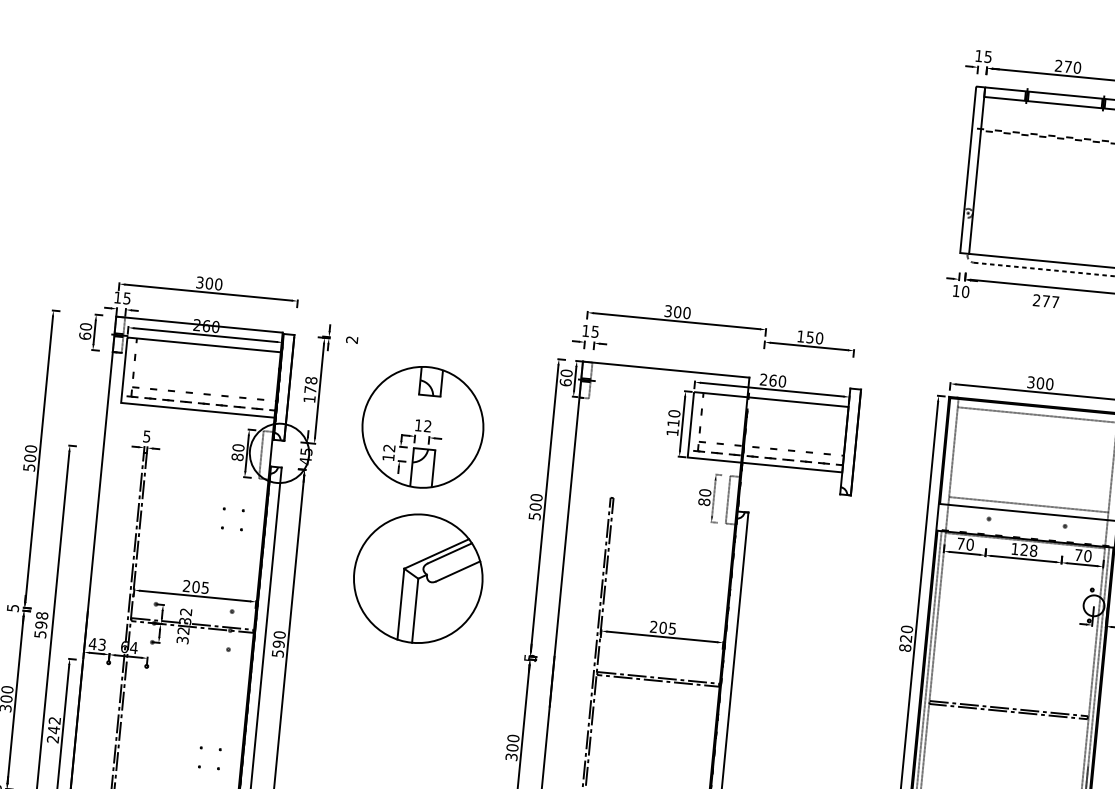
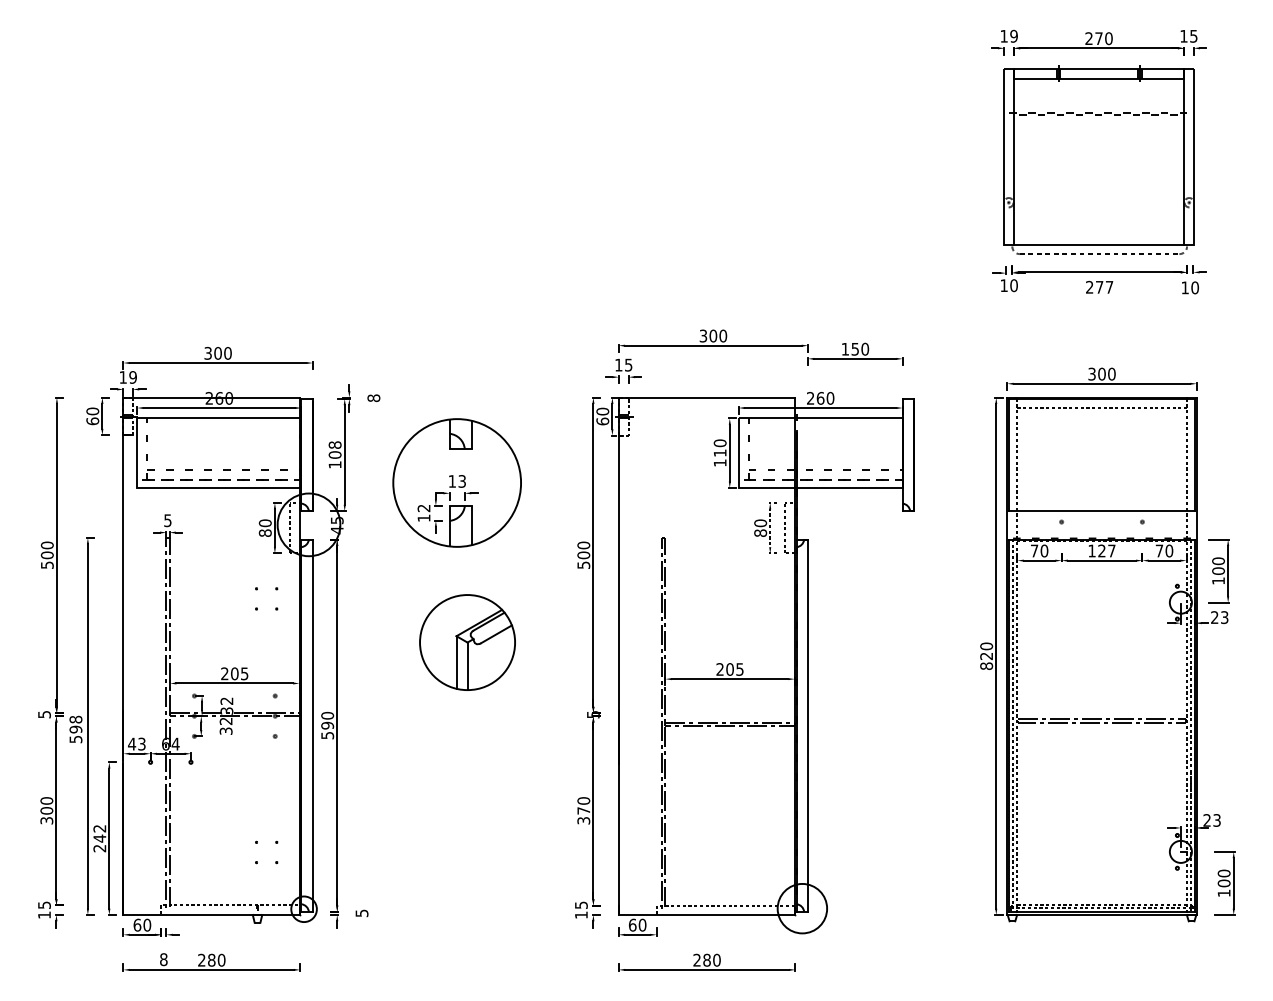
text: (987, 56) -> (1013, 35), 15 -> 19
text: (126, 298) -> (132, 377), 15 -> 19
text: (351, 340) -> (373, 398), 2 -> 8
text: (309, 389) -> (334, 454), 178 -> 108
text: (427, 426) -> (461, 481), 12 -> 13
line: (1028, 505) -> (1101, 503), removed
text: (1033, 550) -> (1111, 550), 128 -> 127
part: (418, 578) -> (467, 642), size x0.7
text: (512, 747) -> (583, 810), 300 -> 370

